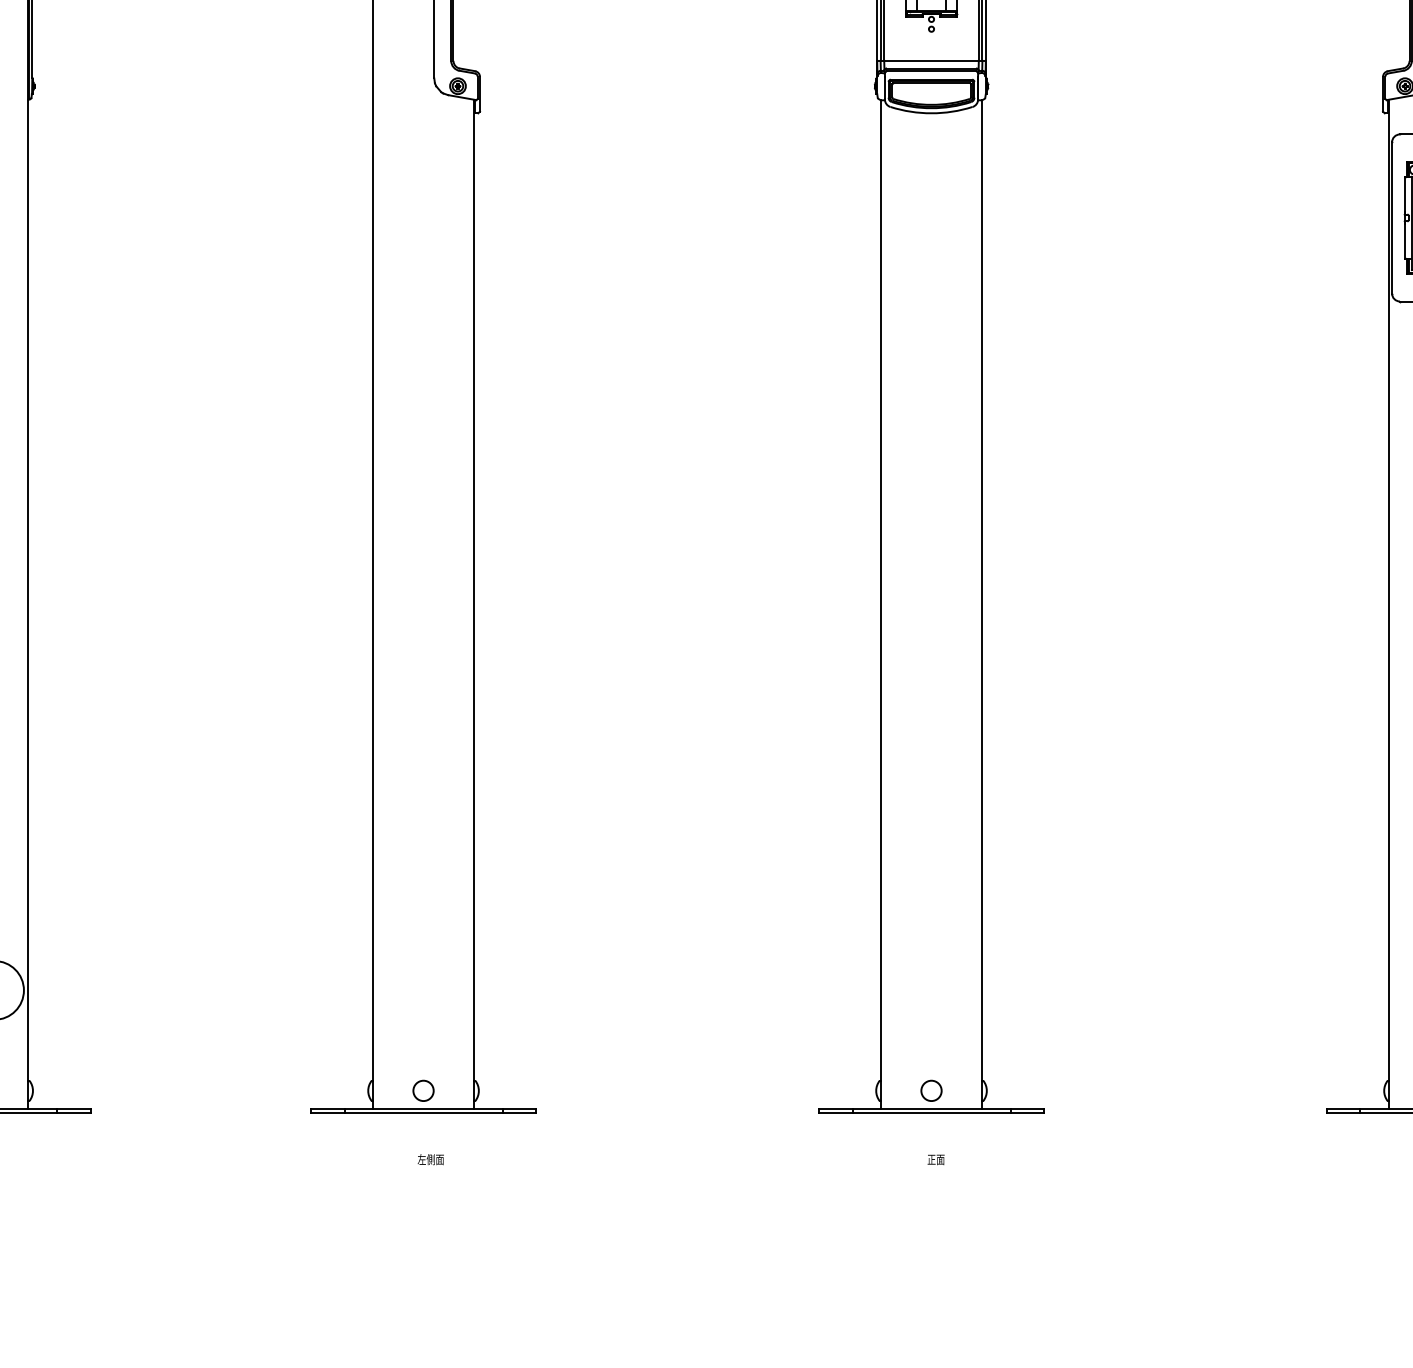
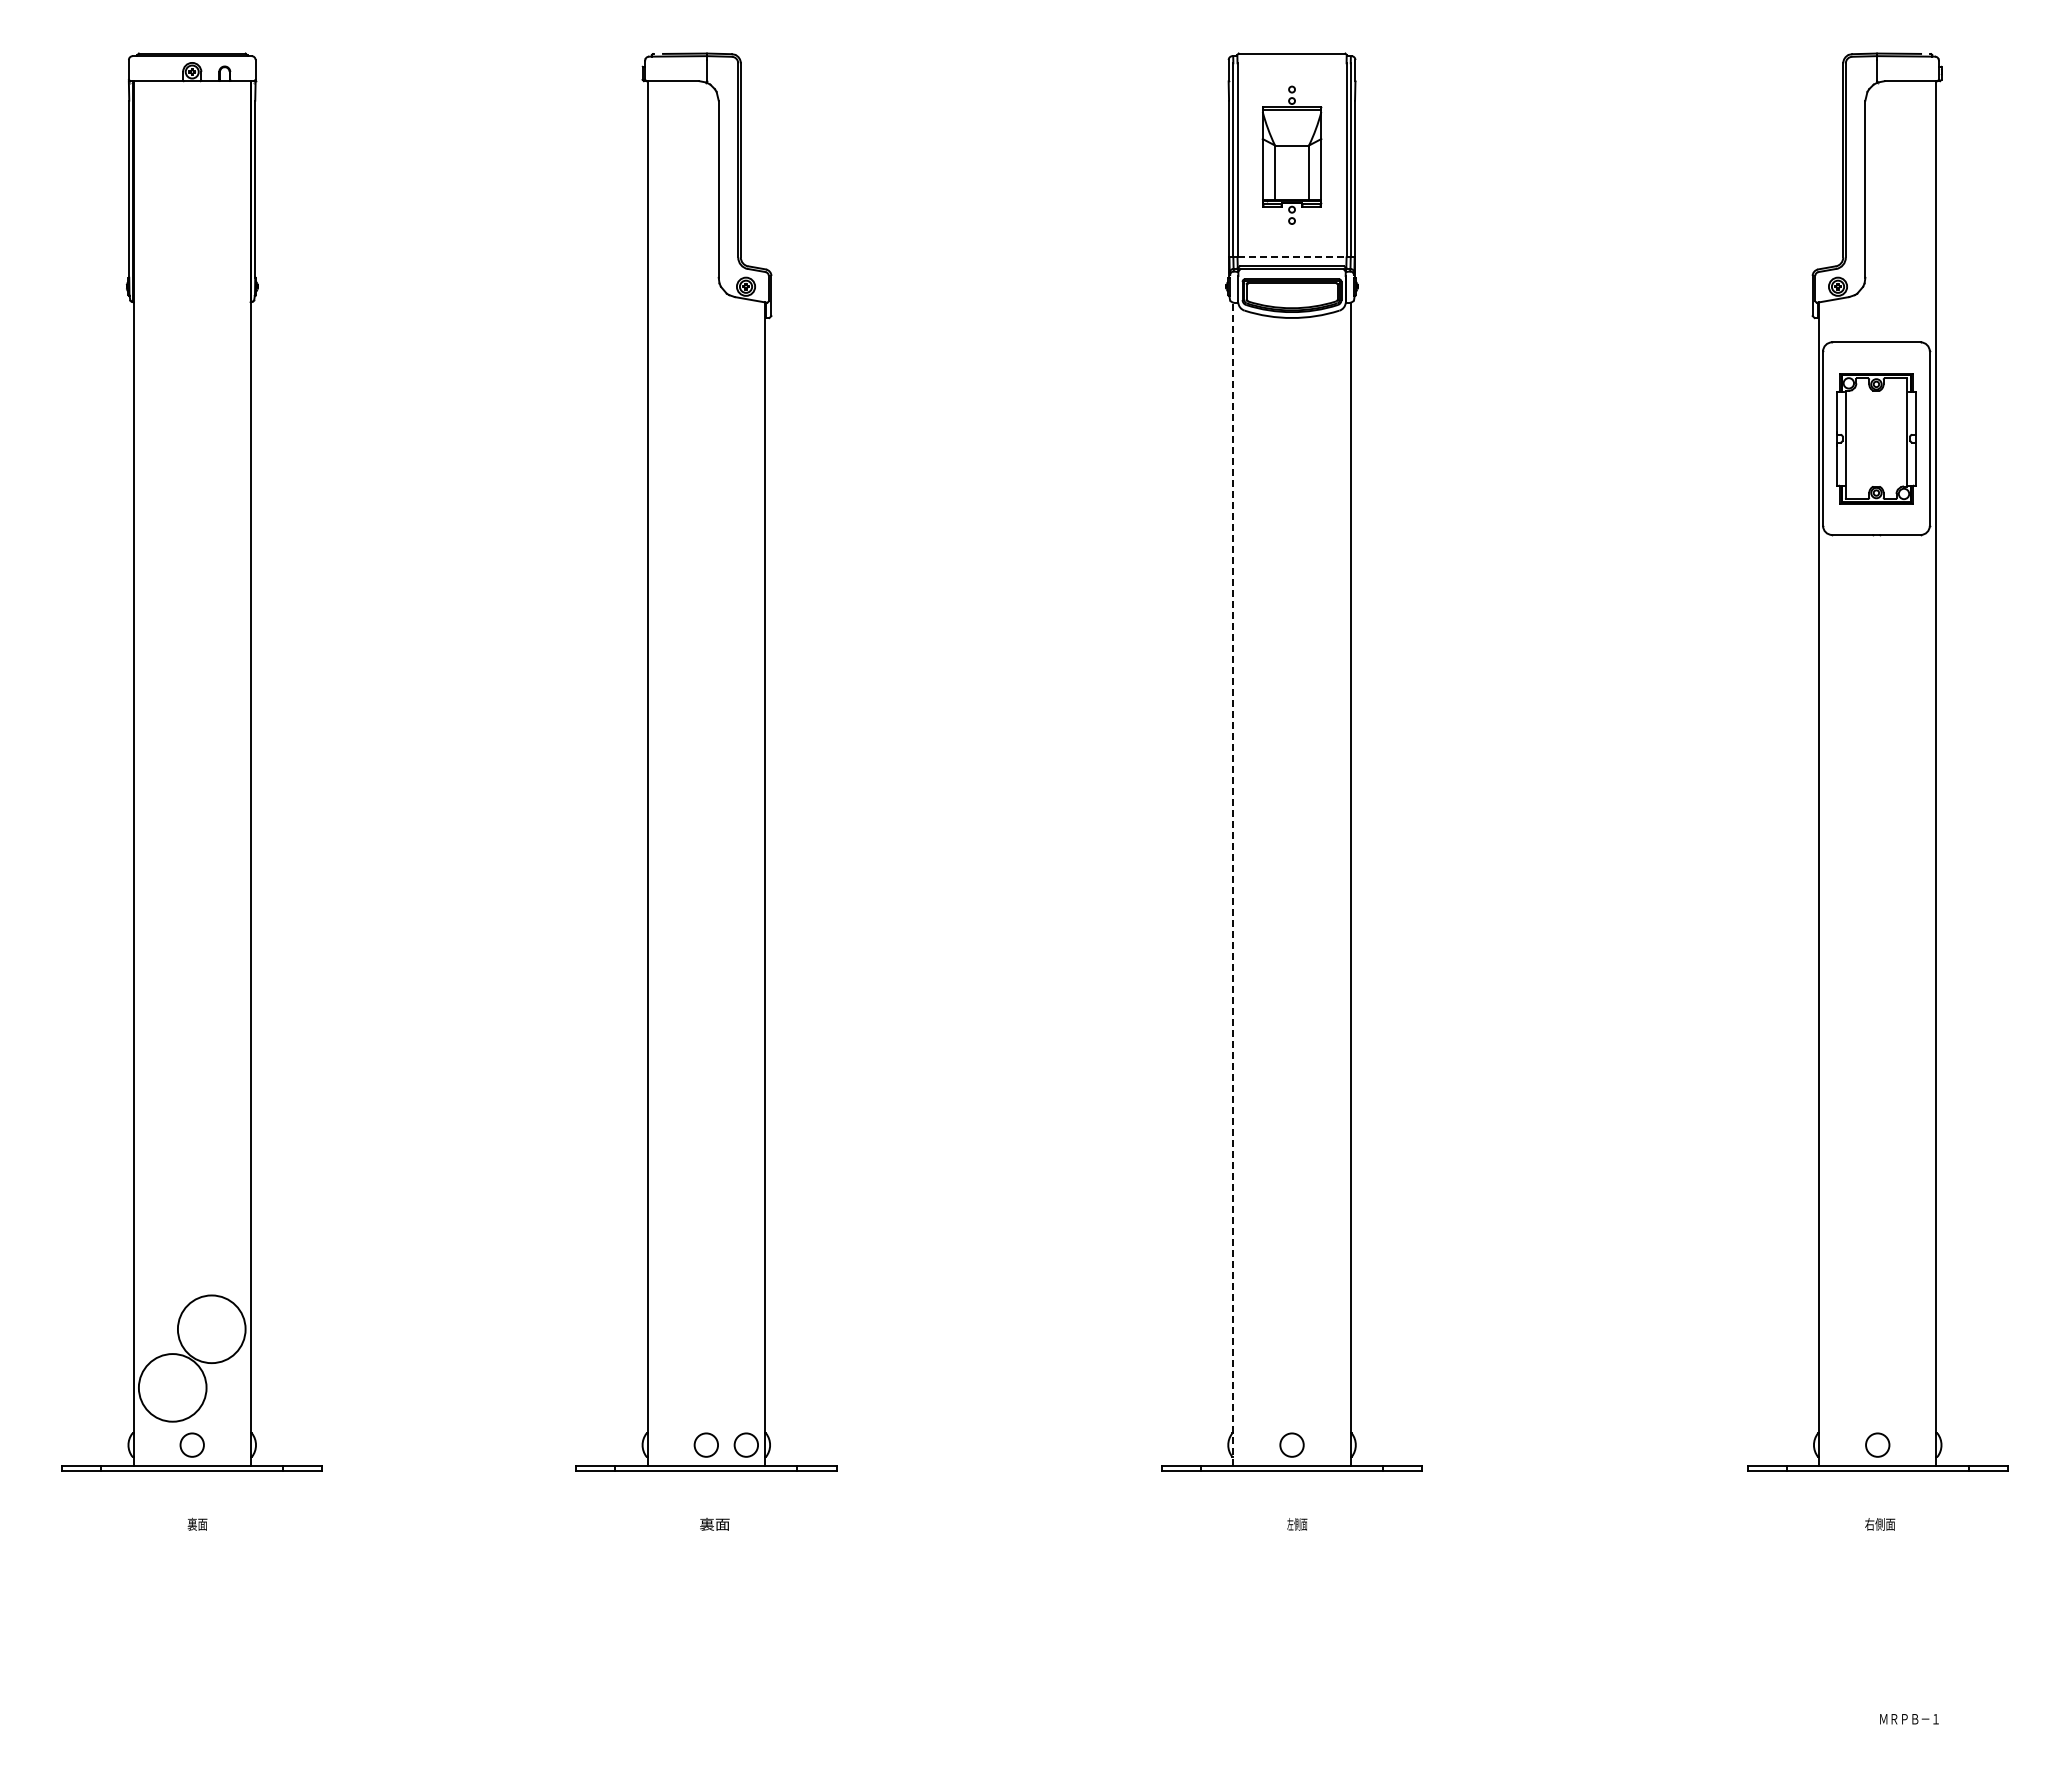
line: (931, 60) -> (1292, 257), solid -> dashed
line: (880, 604) -> (1233, 884), solid -> dashed
circle: (457, 1090) -> (745, 1444), added
text: (430, 1158) -> (714, 1523), 左側面 -> 裏面
text: (936, 1159) -> (1297, 1524), 正面 -> 左側面

